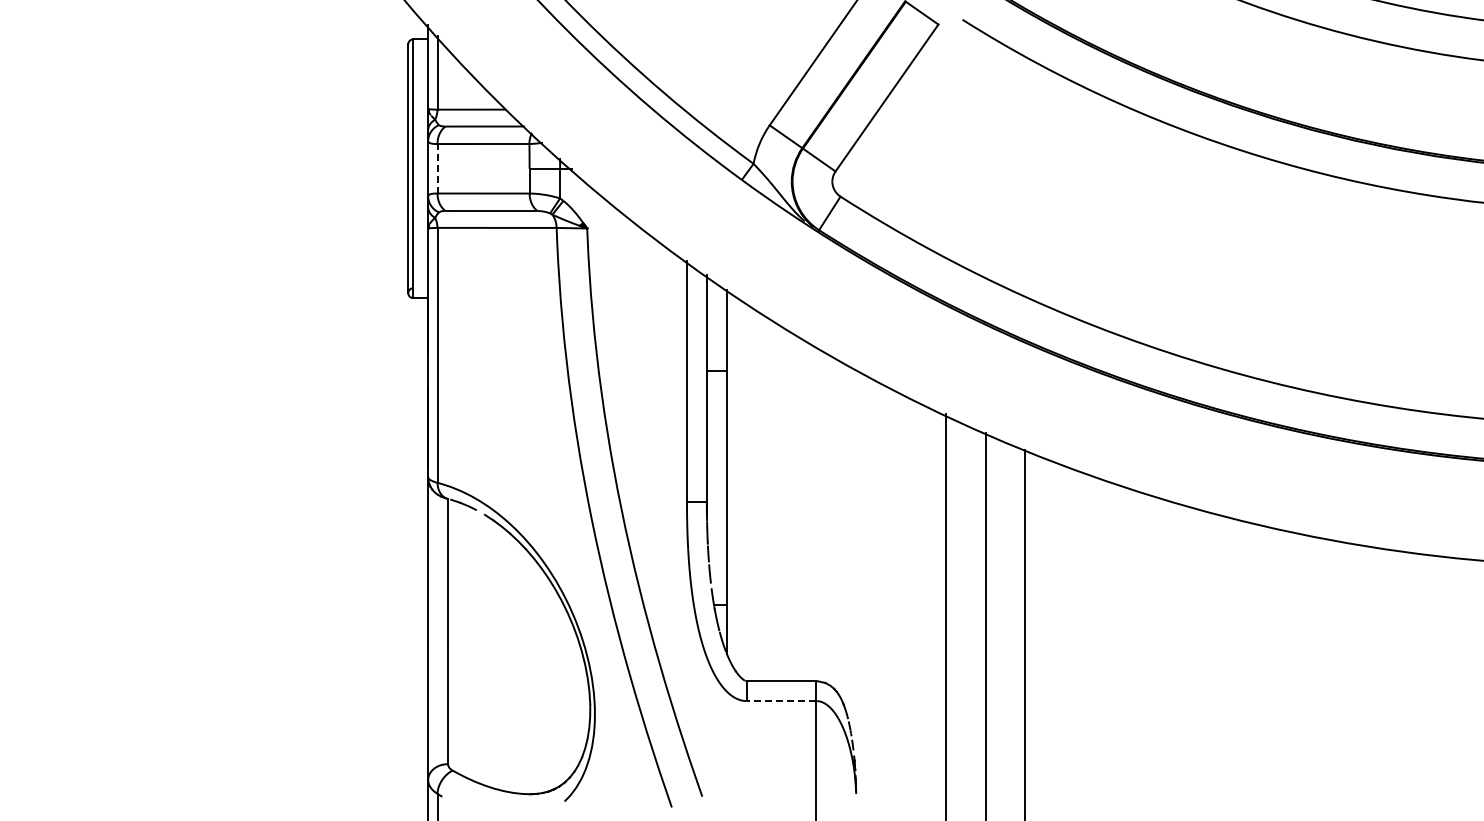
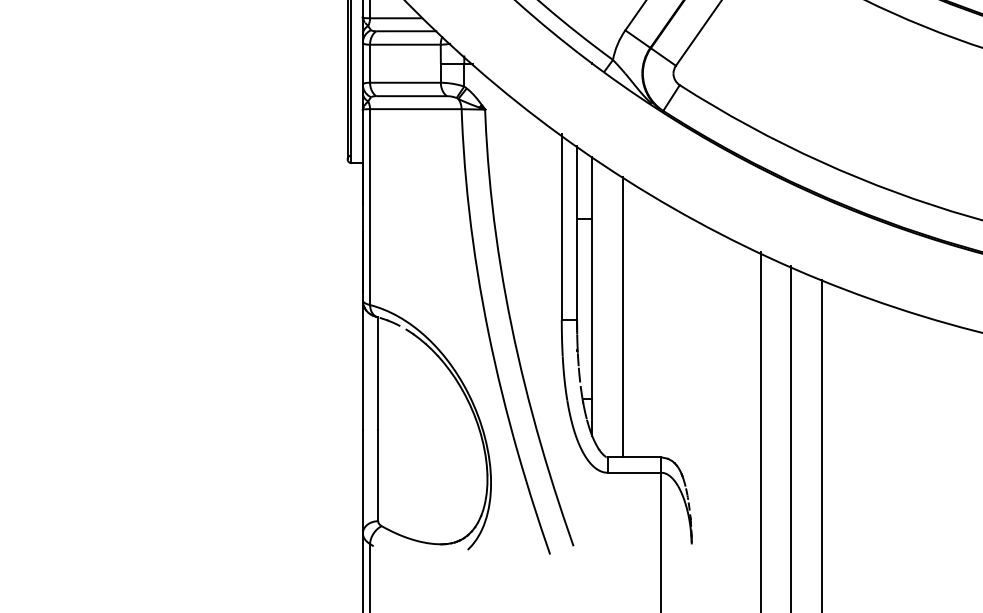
line: (437, 168) -> (370, 63), dashed -> solid
line: (766, 498) -> (622, 317), added
line: (781, 701) -> (634, 473), dashed -> solid

